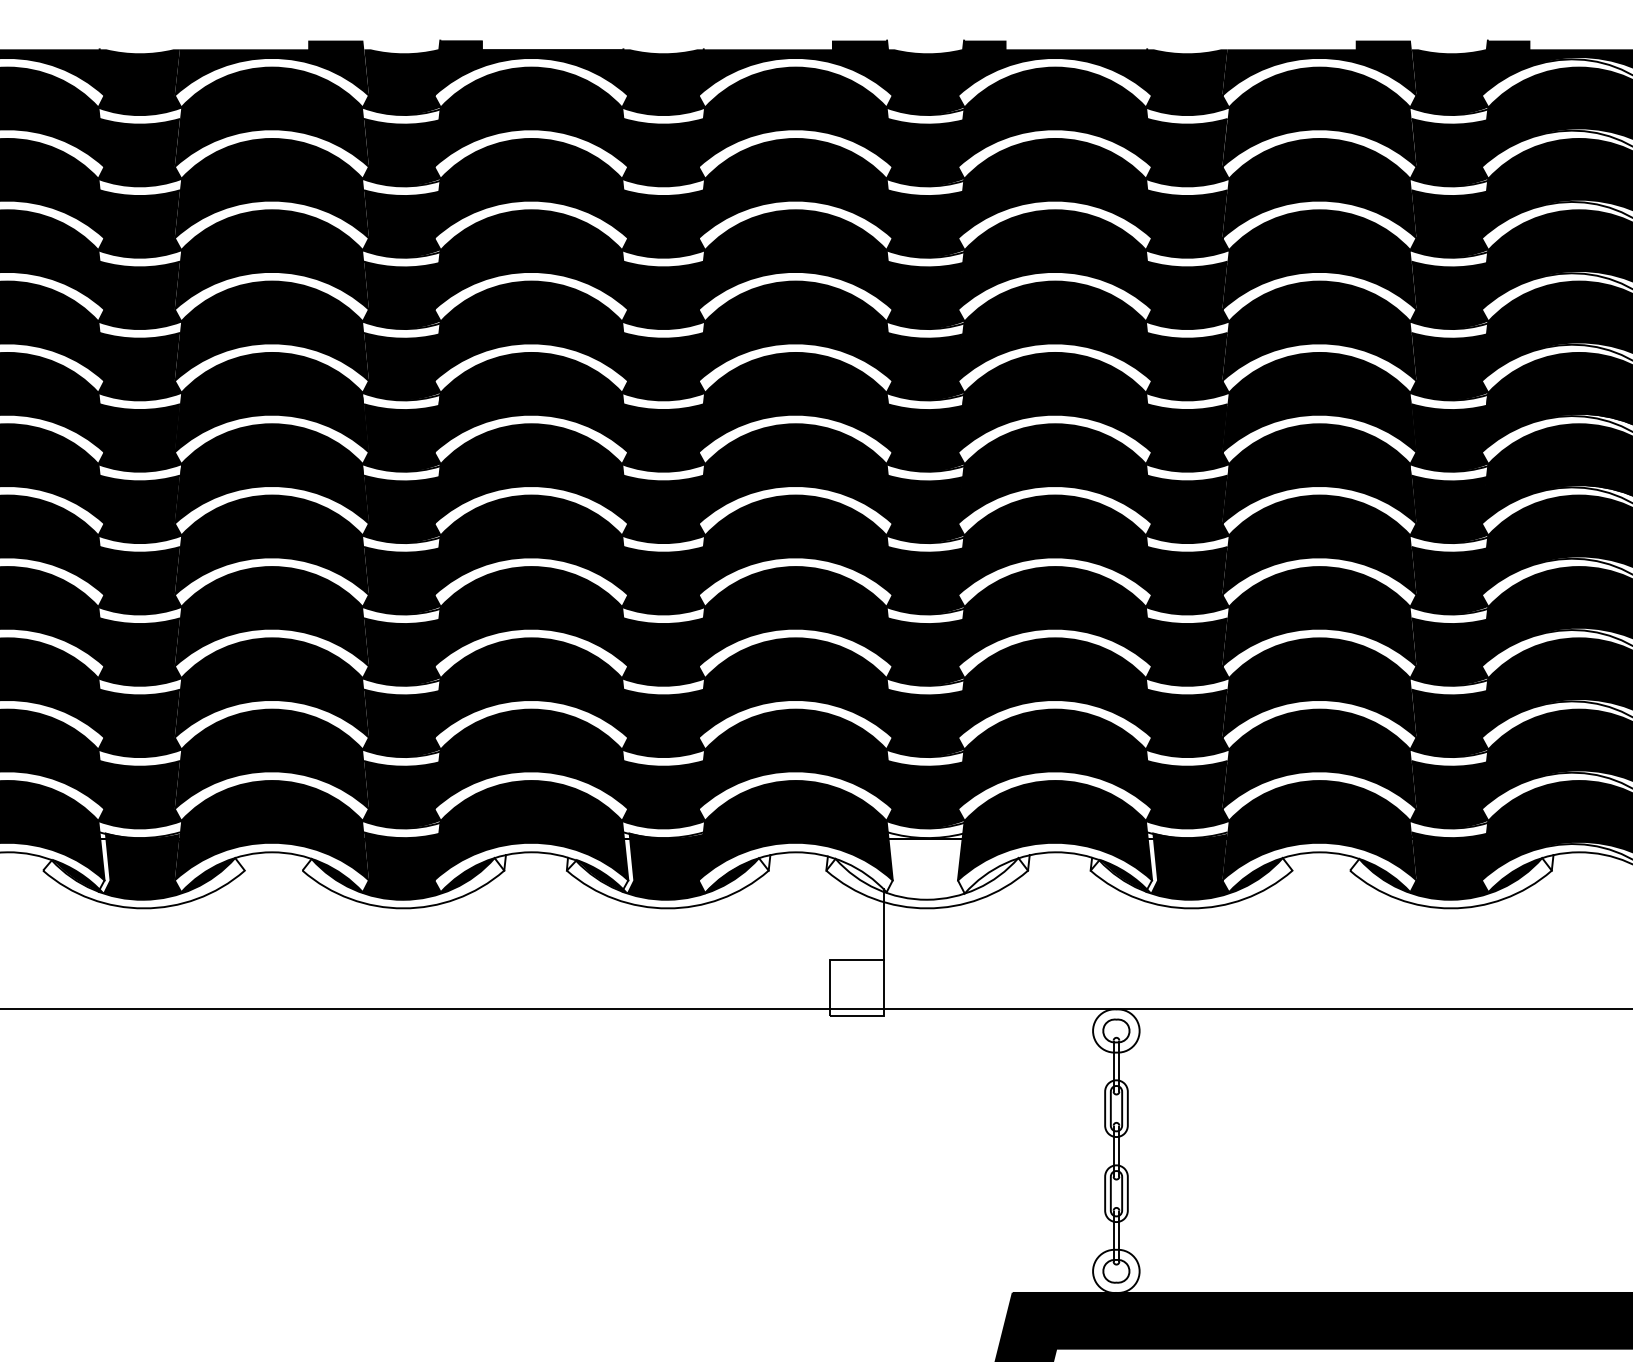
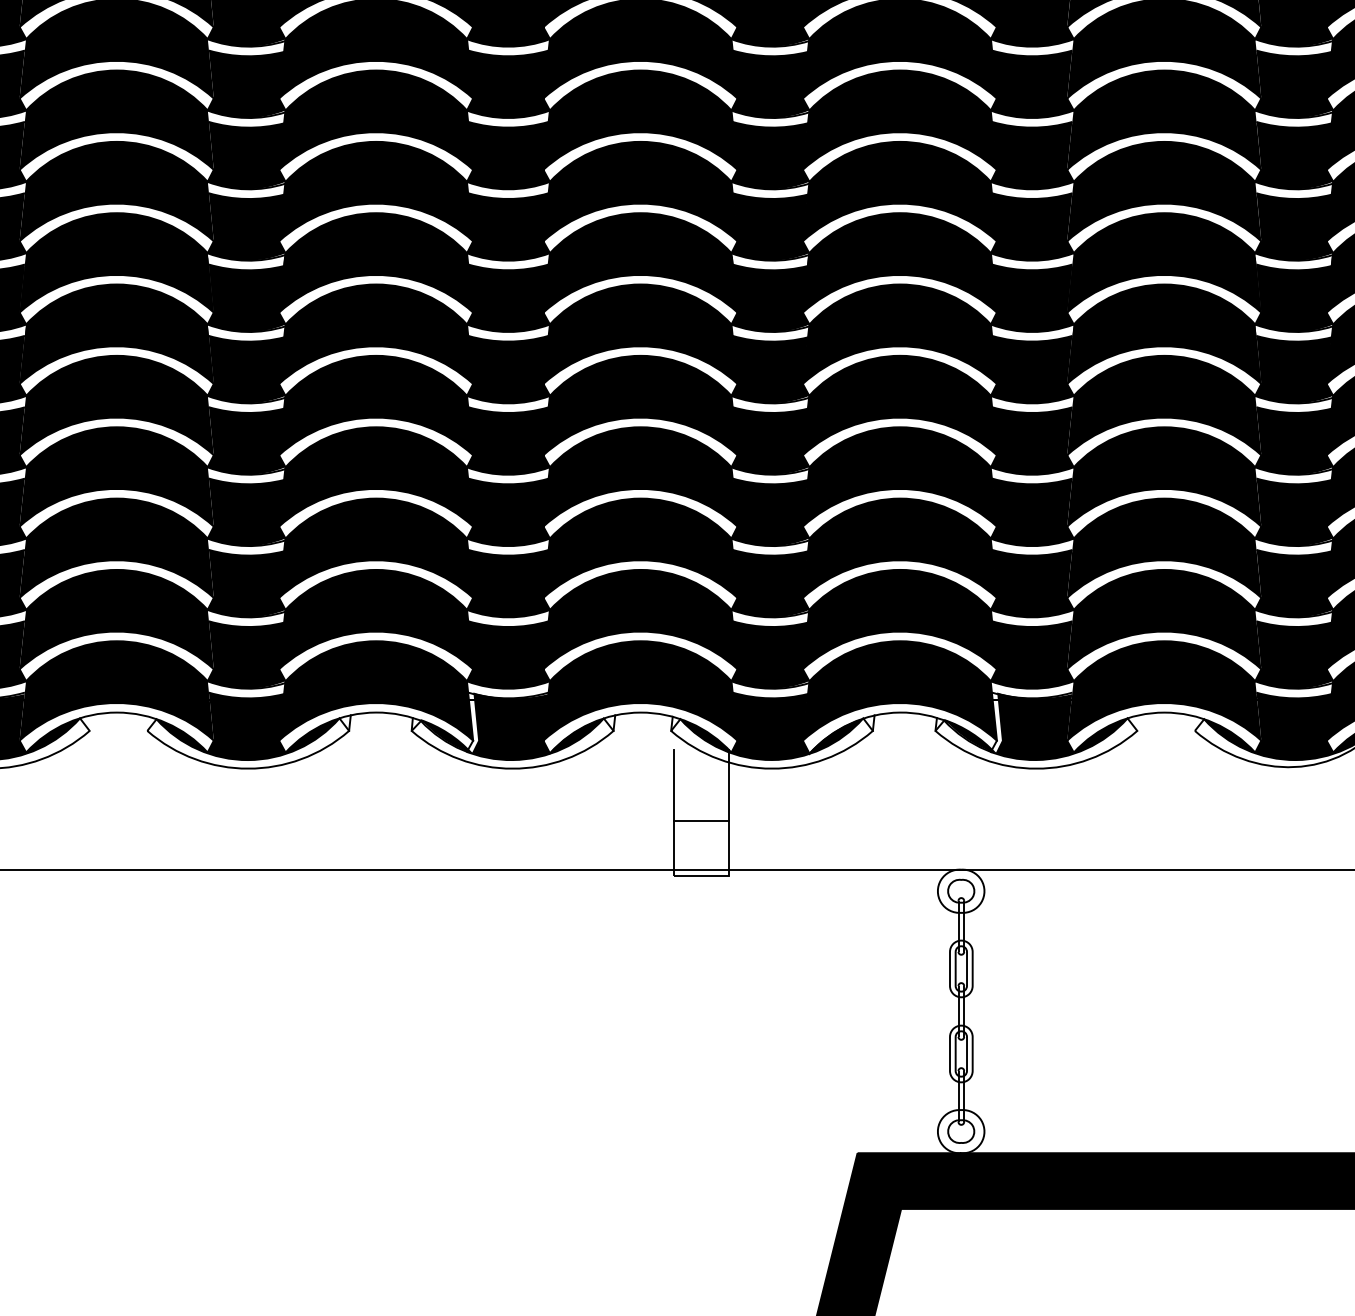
fill: (926, 865) -> (771, 725), added
line: (829, 924) -> (674, 784), added

